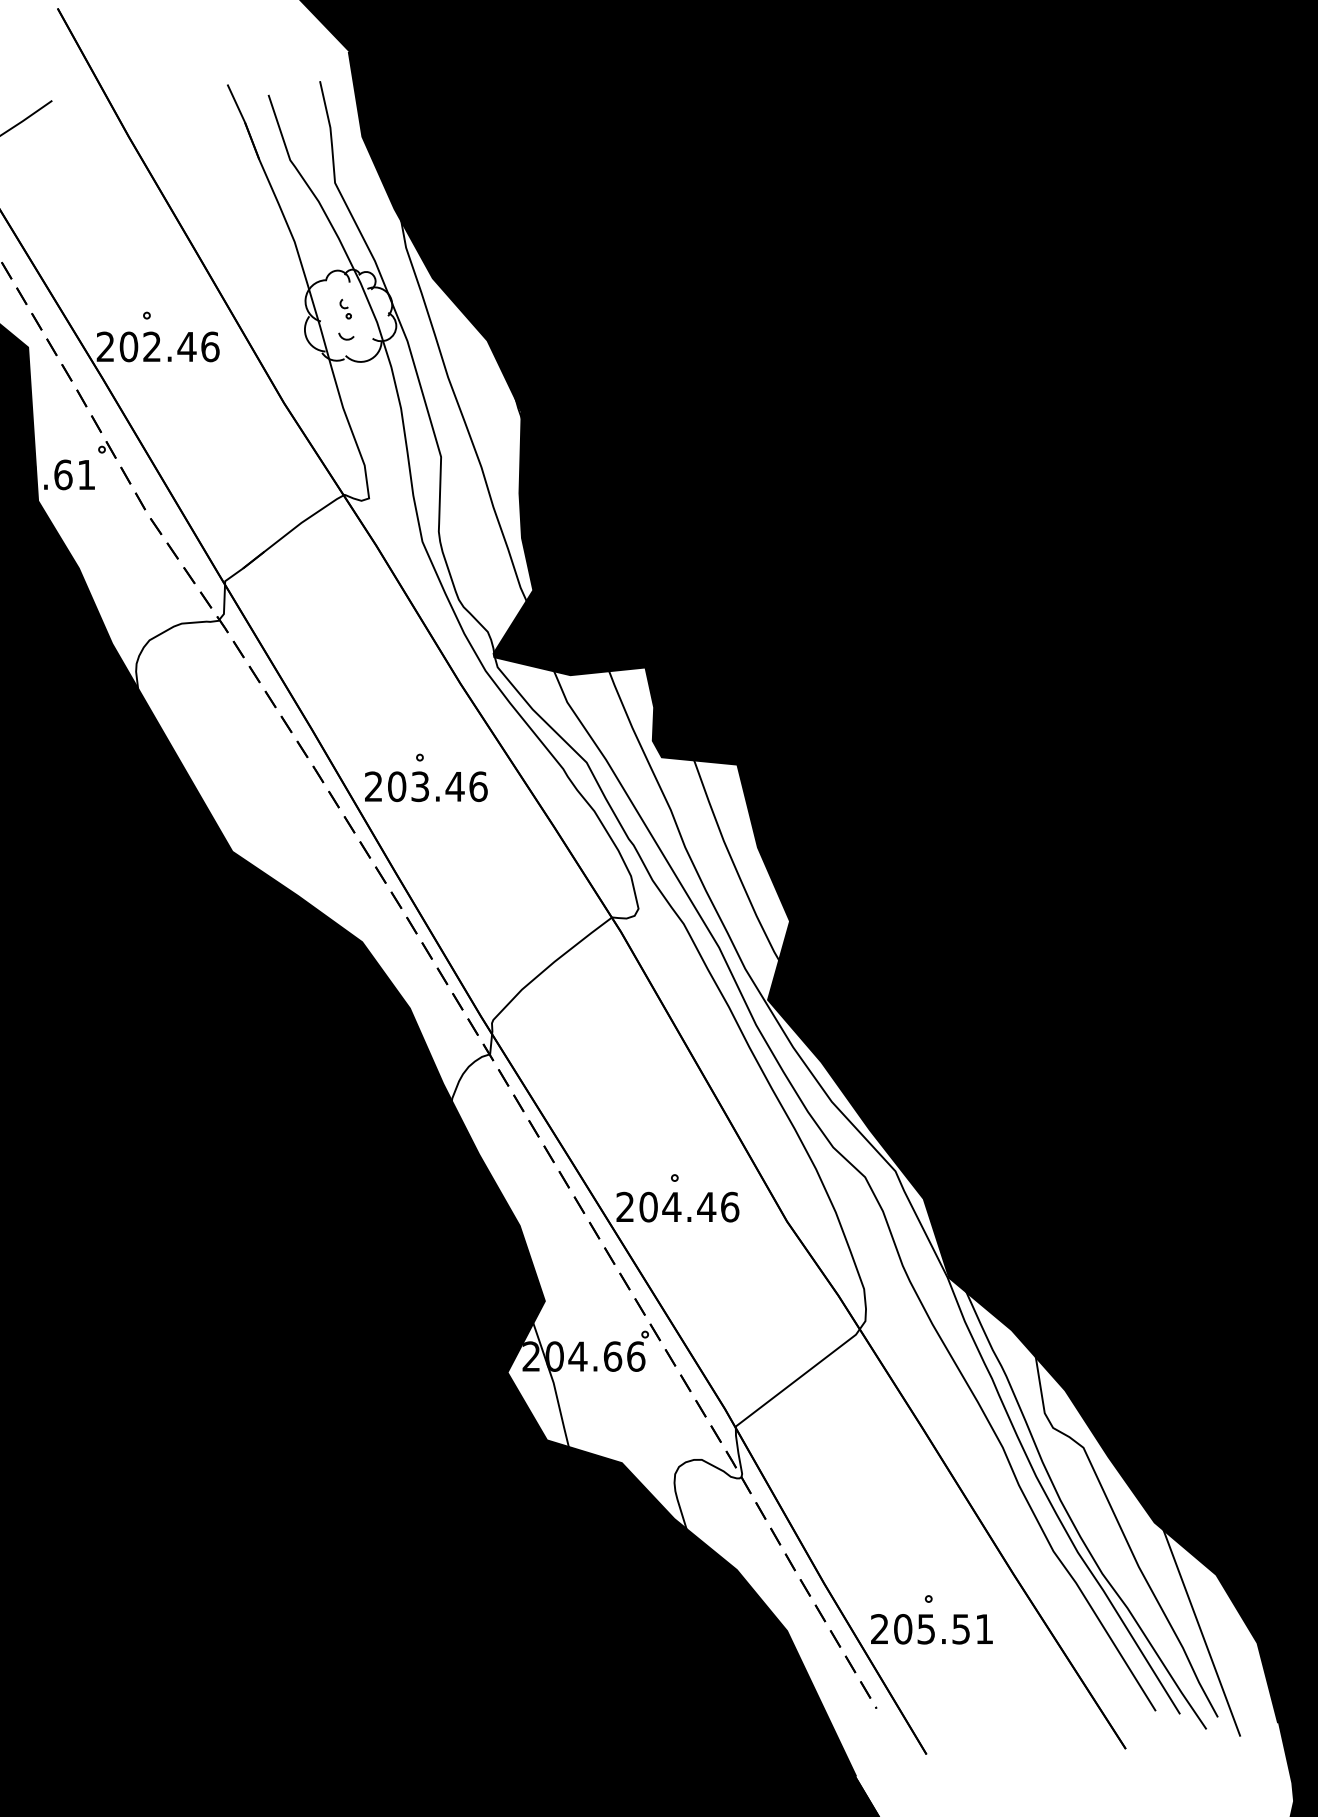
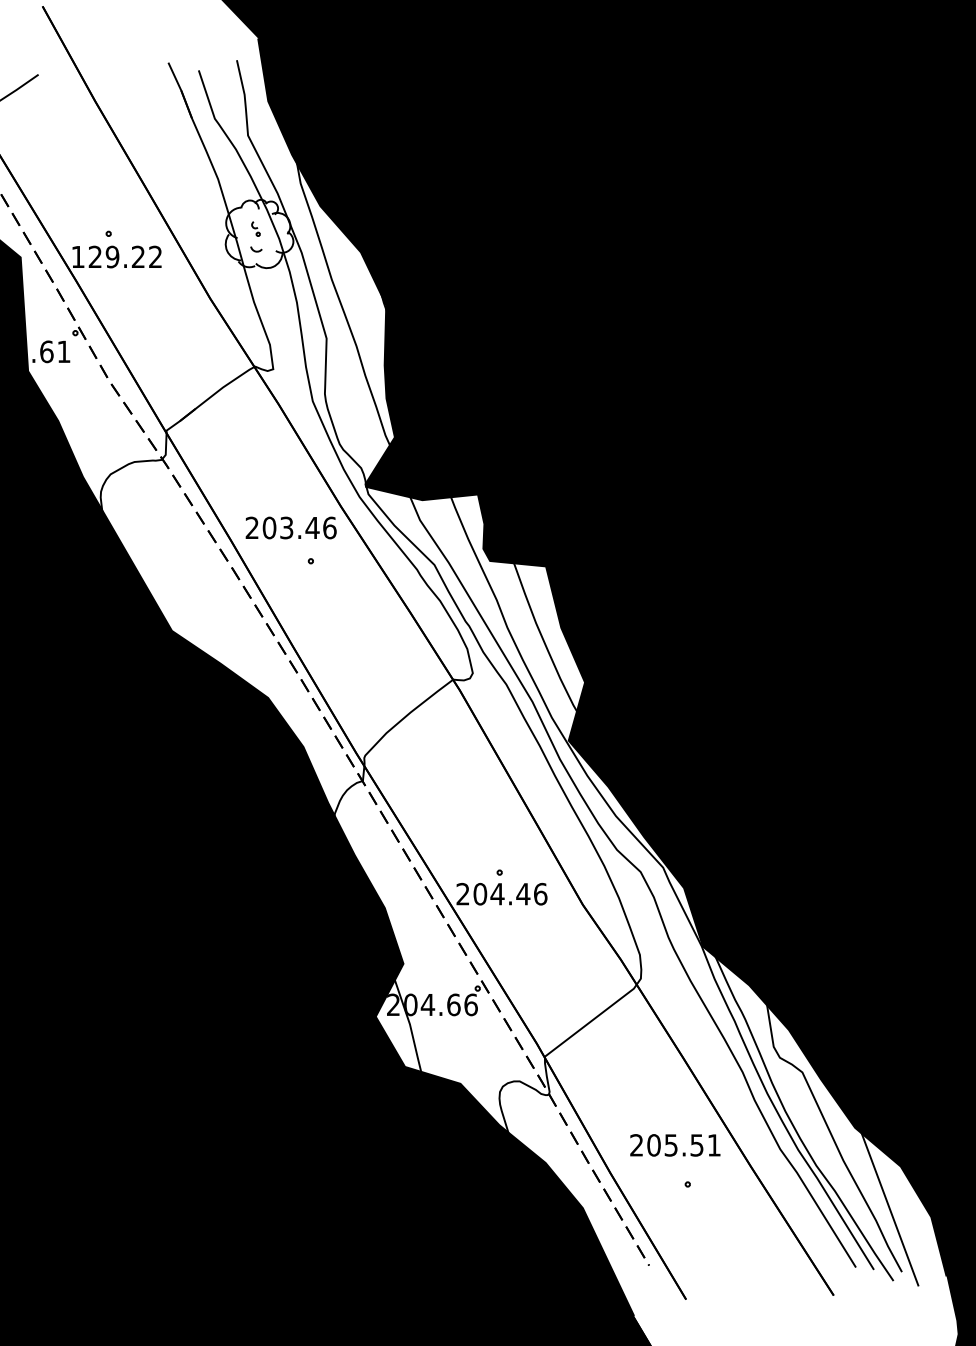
text: (157, 346) -> (116, 256), 202.46 -> 129.22
text: (426, 786) -> (291, 527), moved
text: (931, 1629) -> (675, 1145), moved

